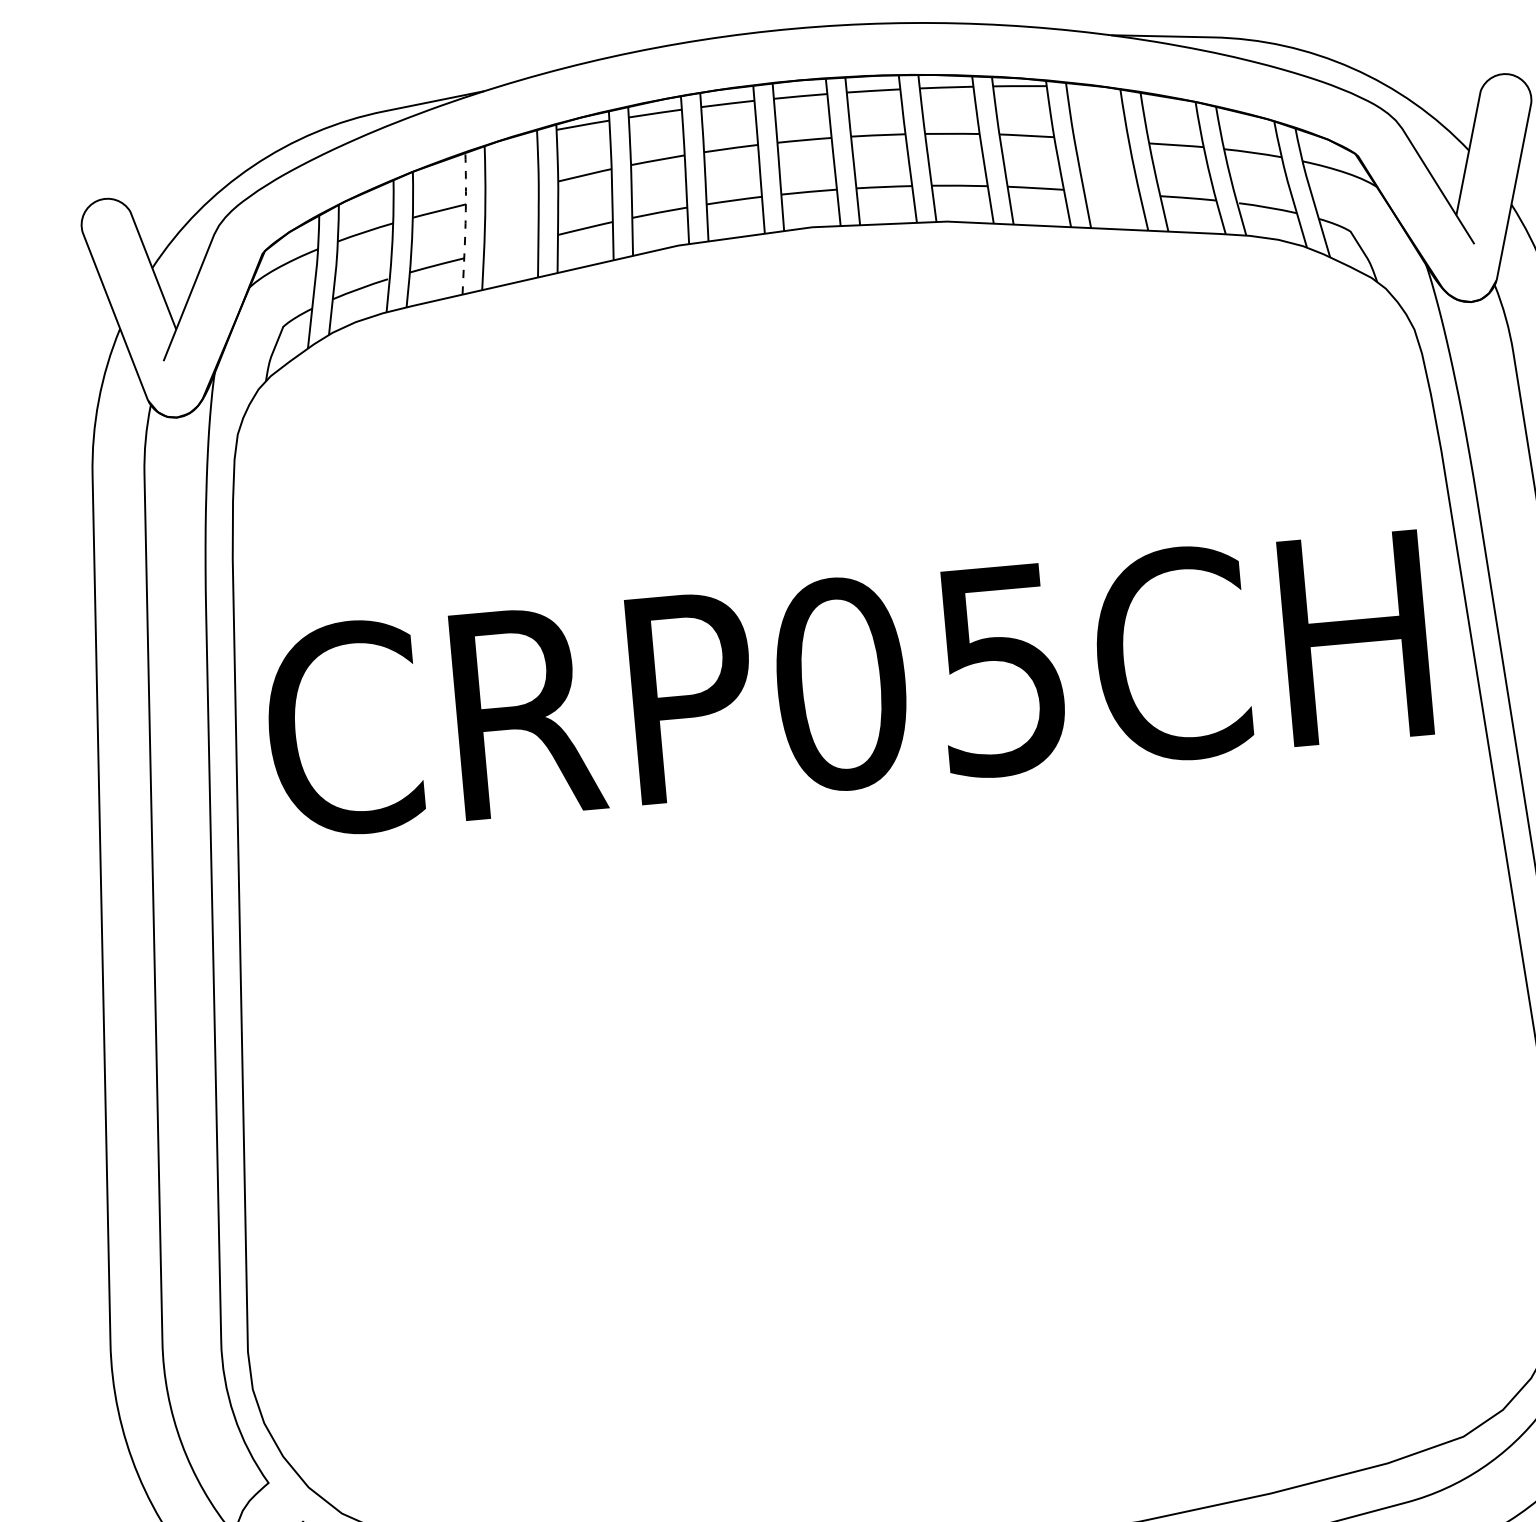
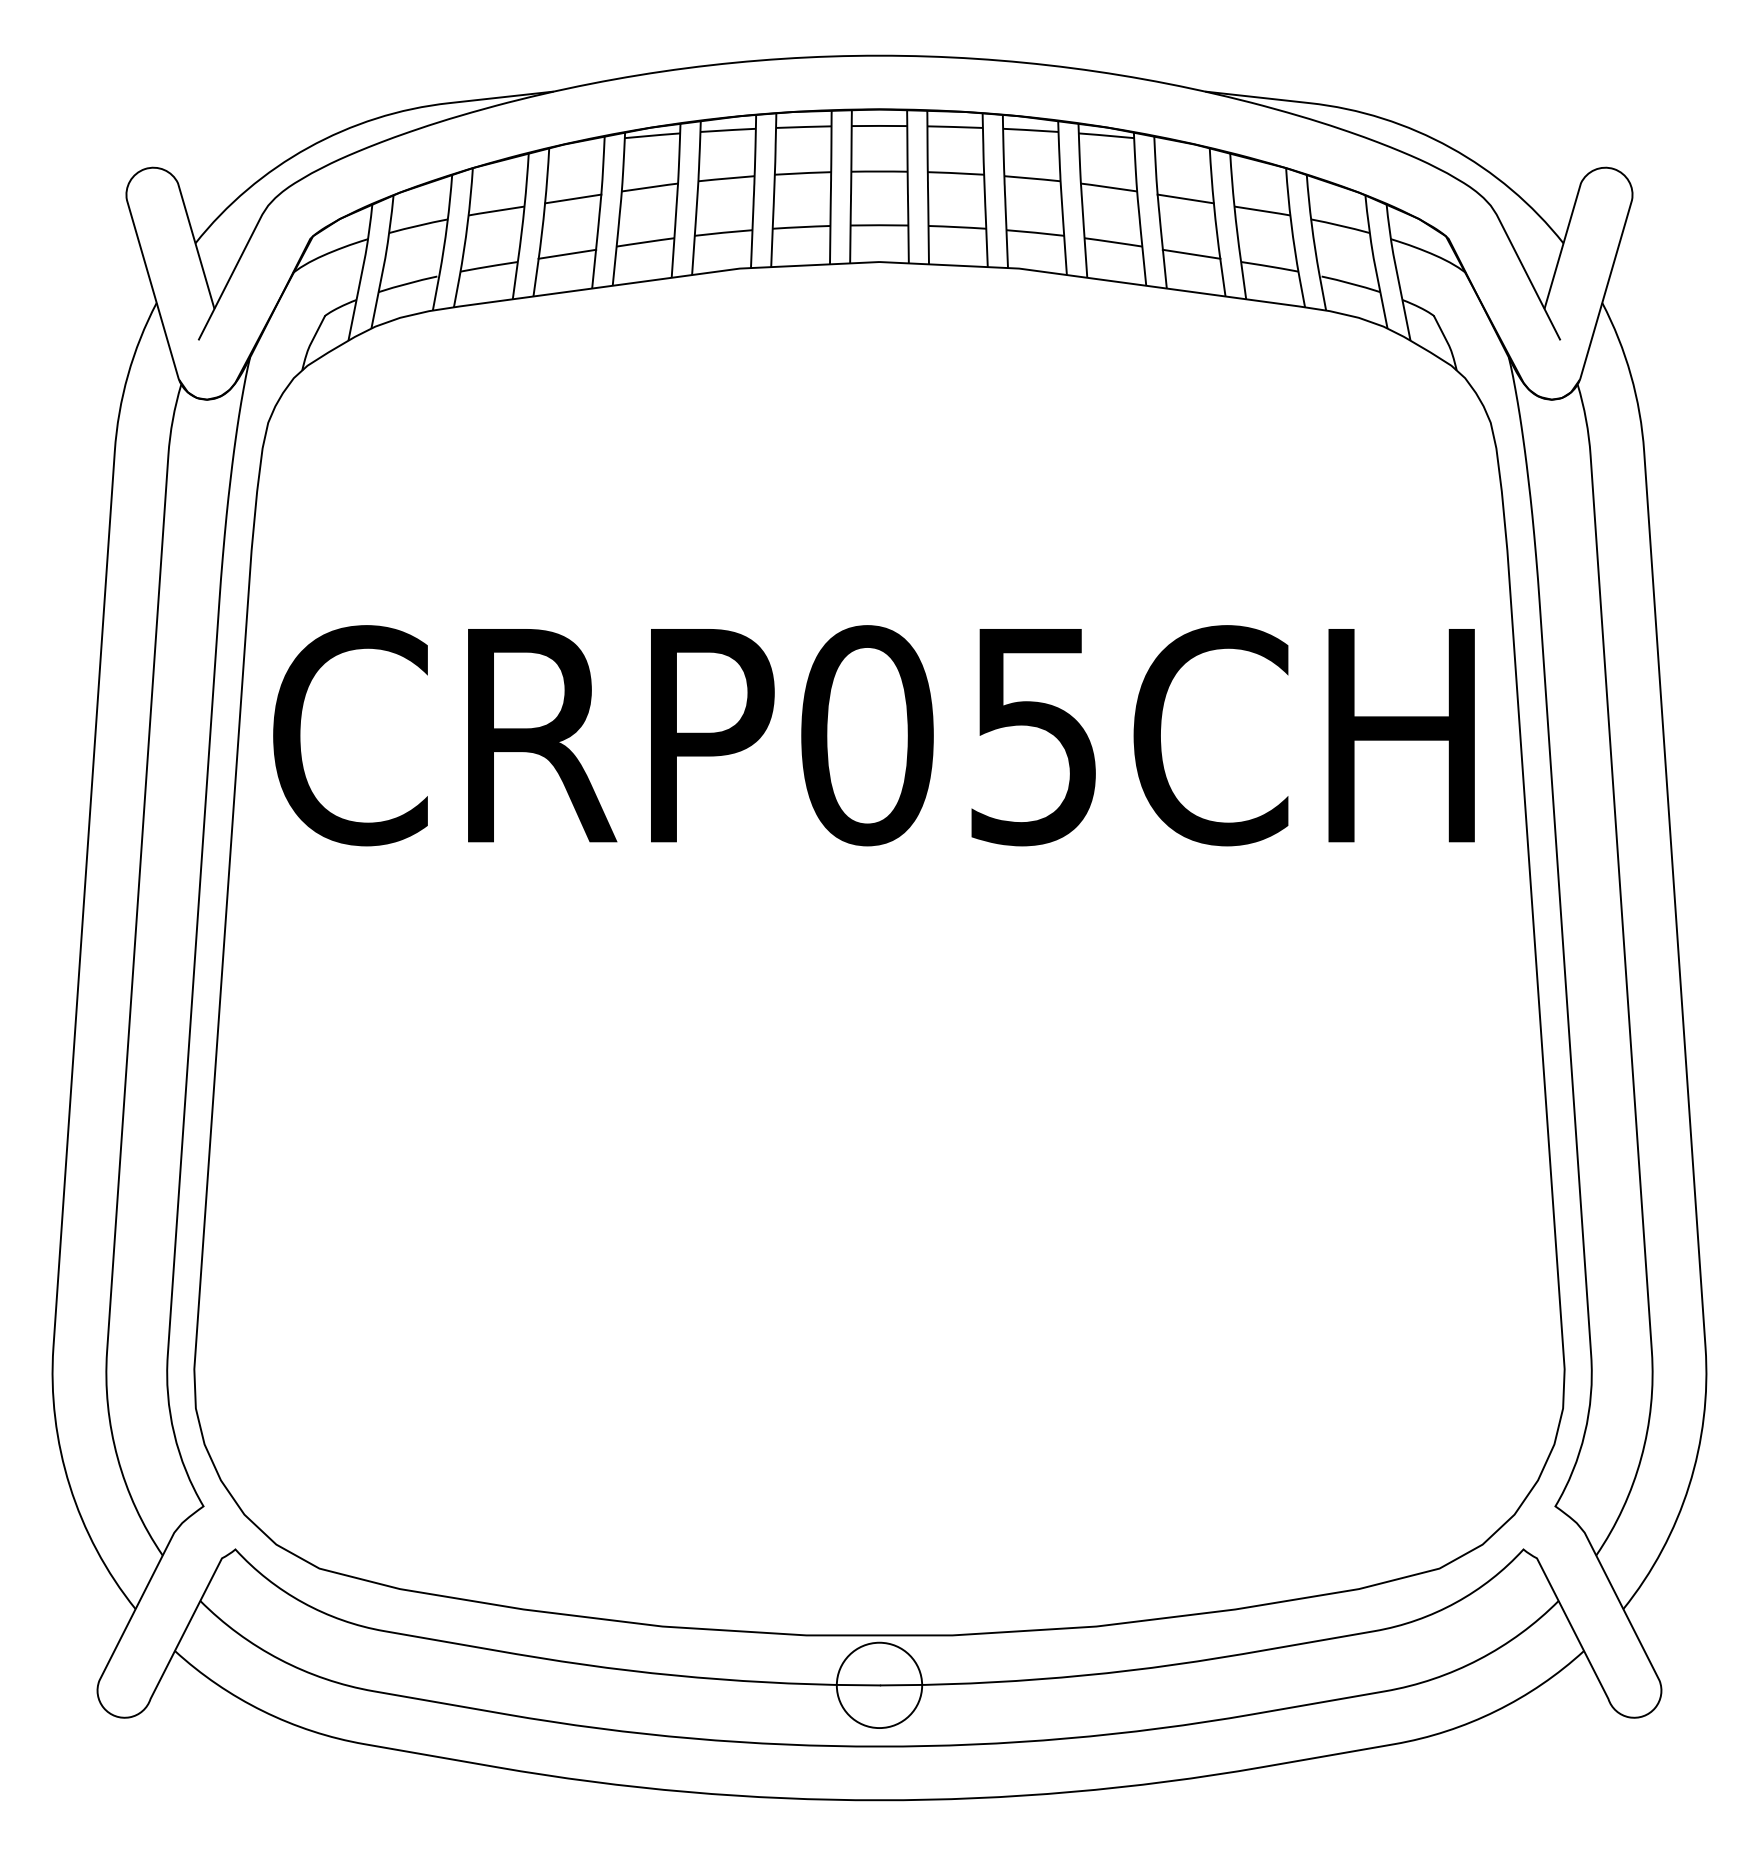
line: (1101, 139) -> (1185, 198), added
line: (512, 192) -> (573, 198), added
line: (1111, 192) -> (1191, 253), added
line: (465, 223) -> (522, 226), dashed -> solid
line: (511, 245) -> (567, 253), added

